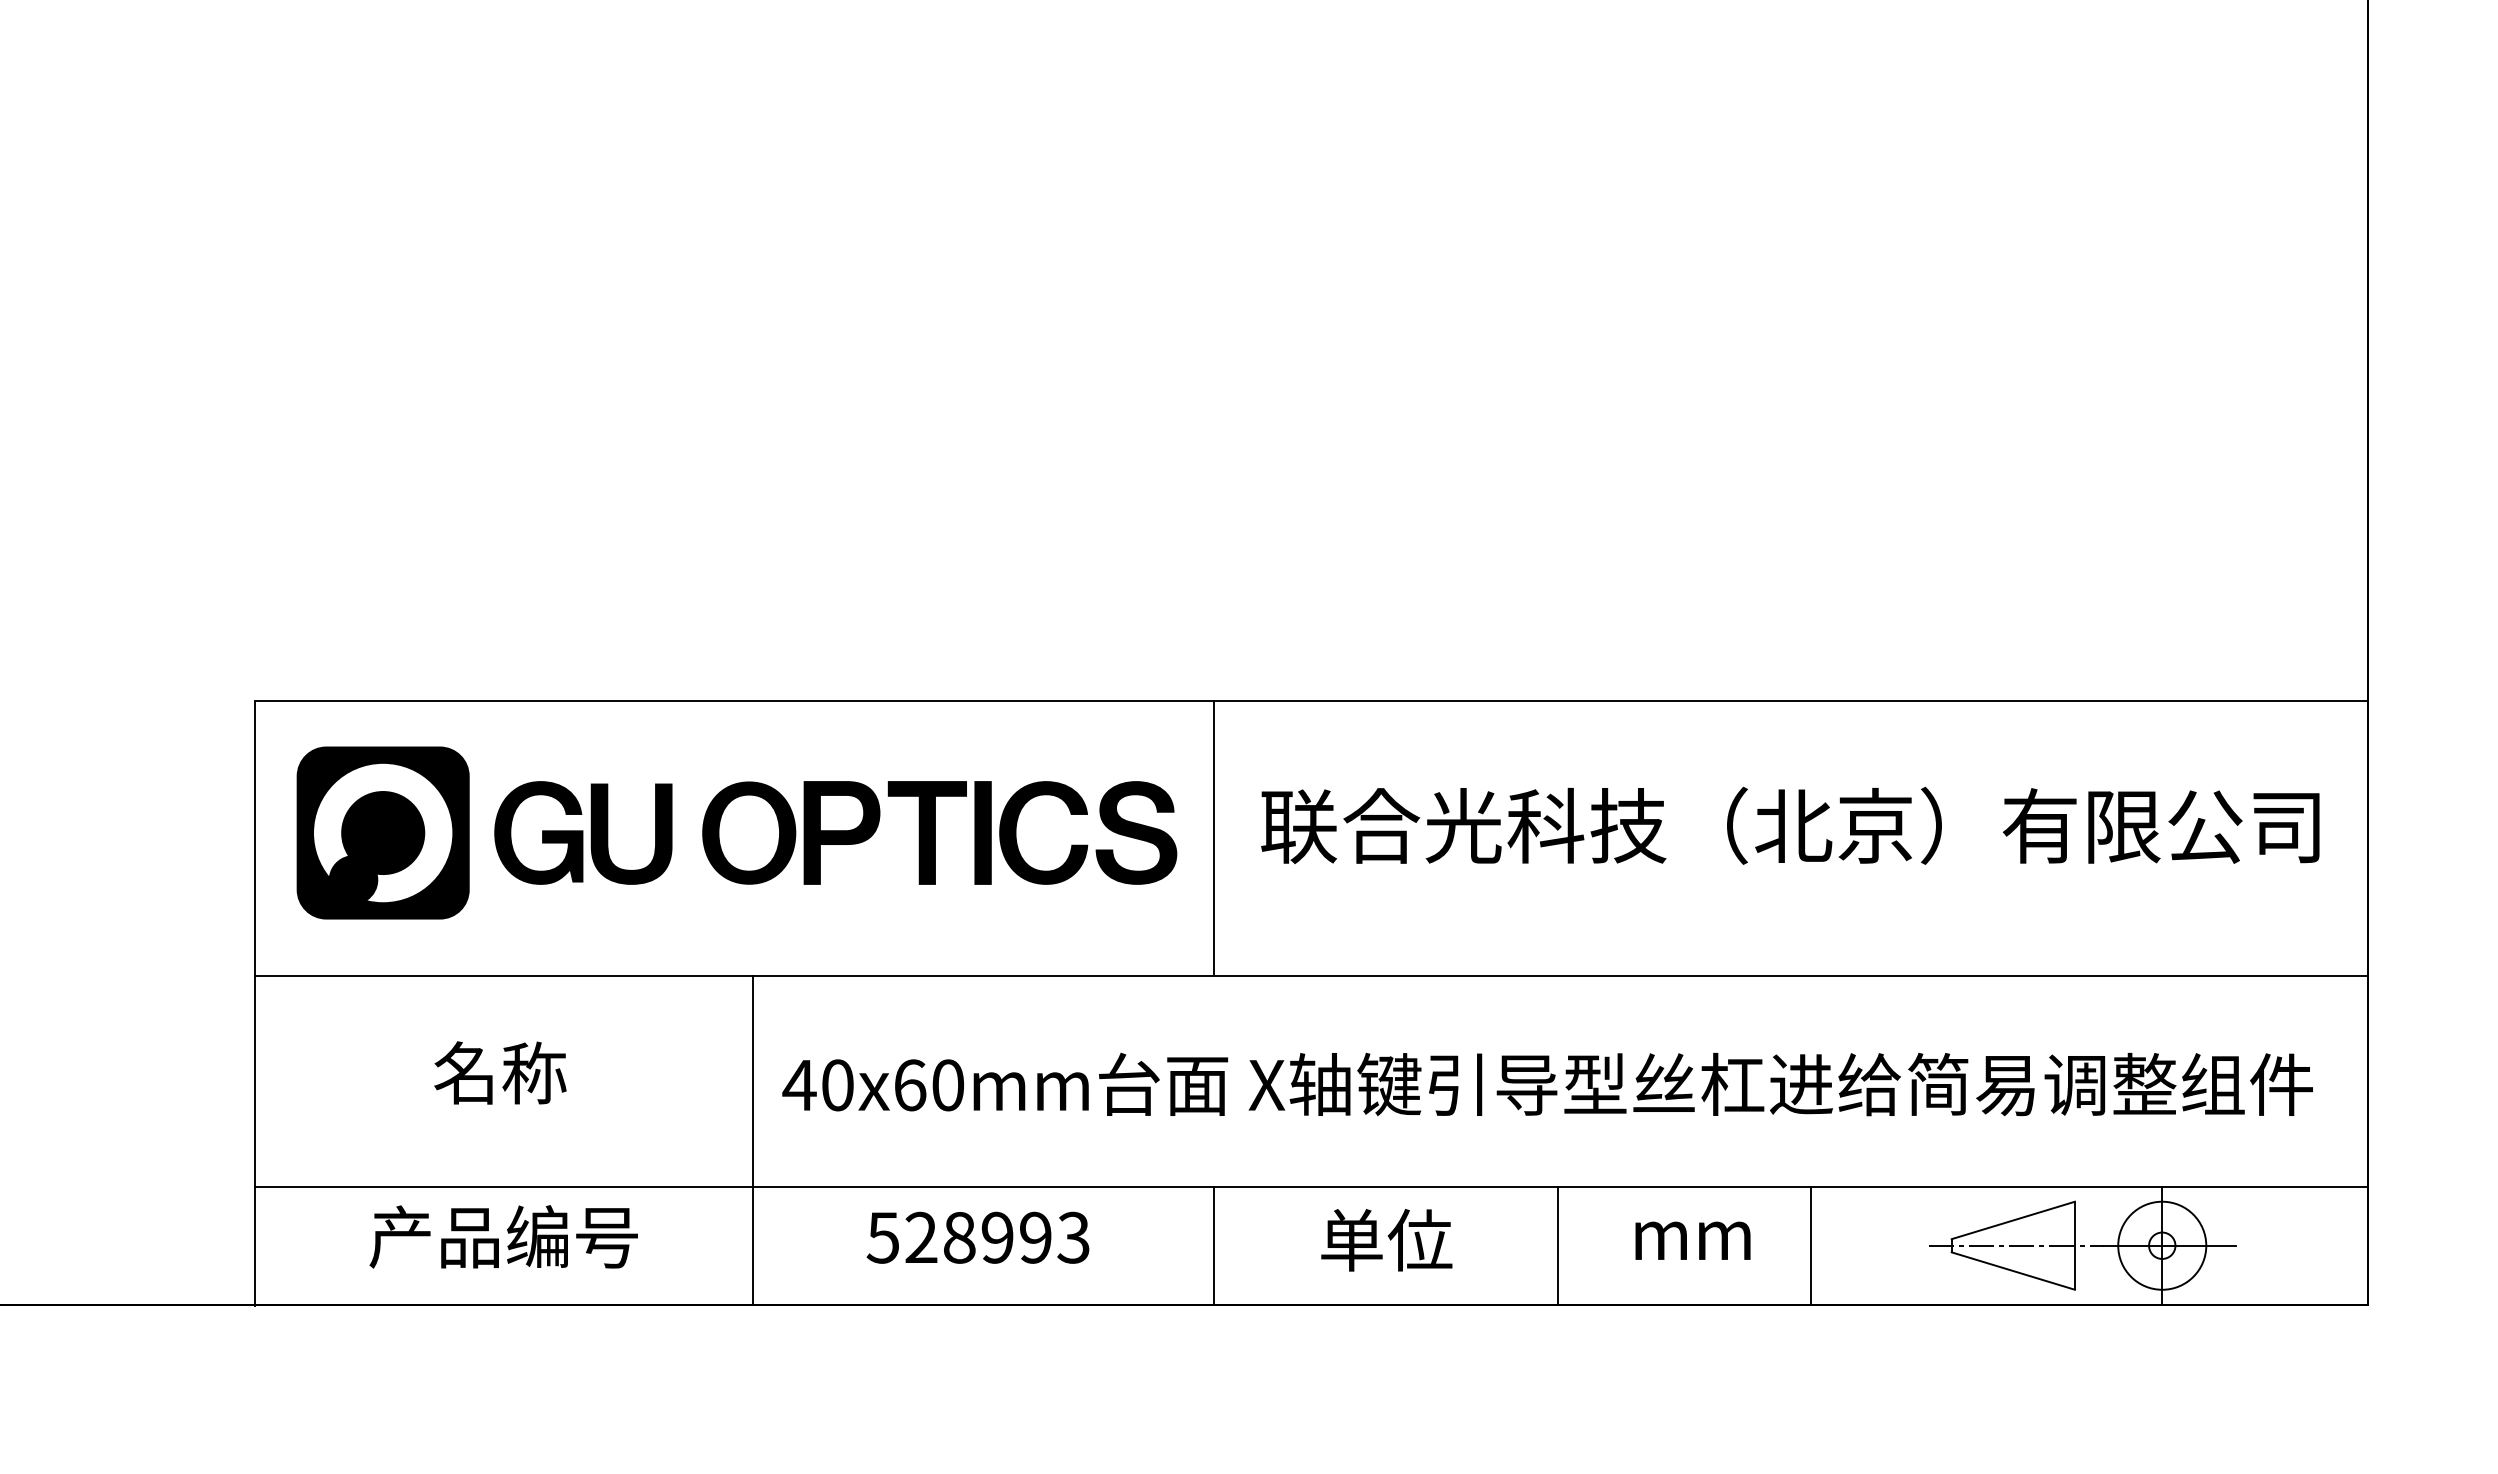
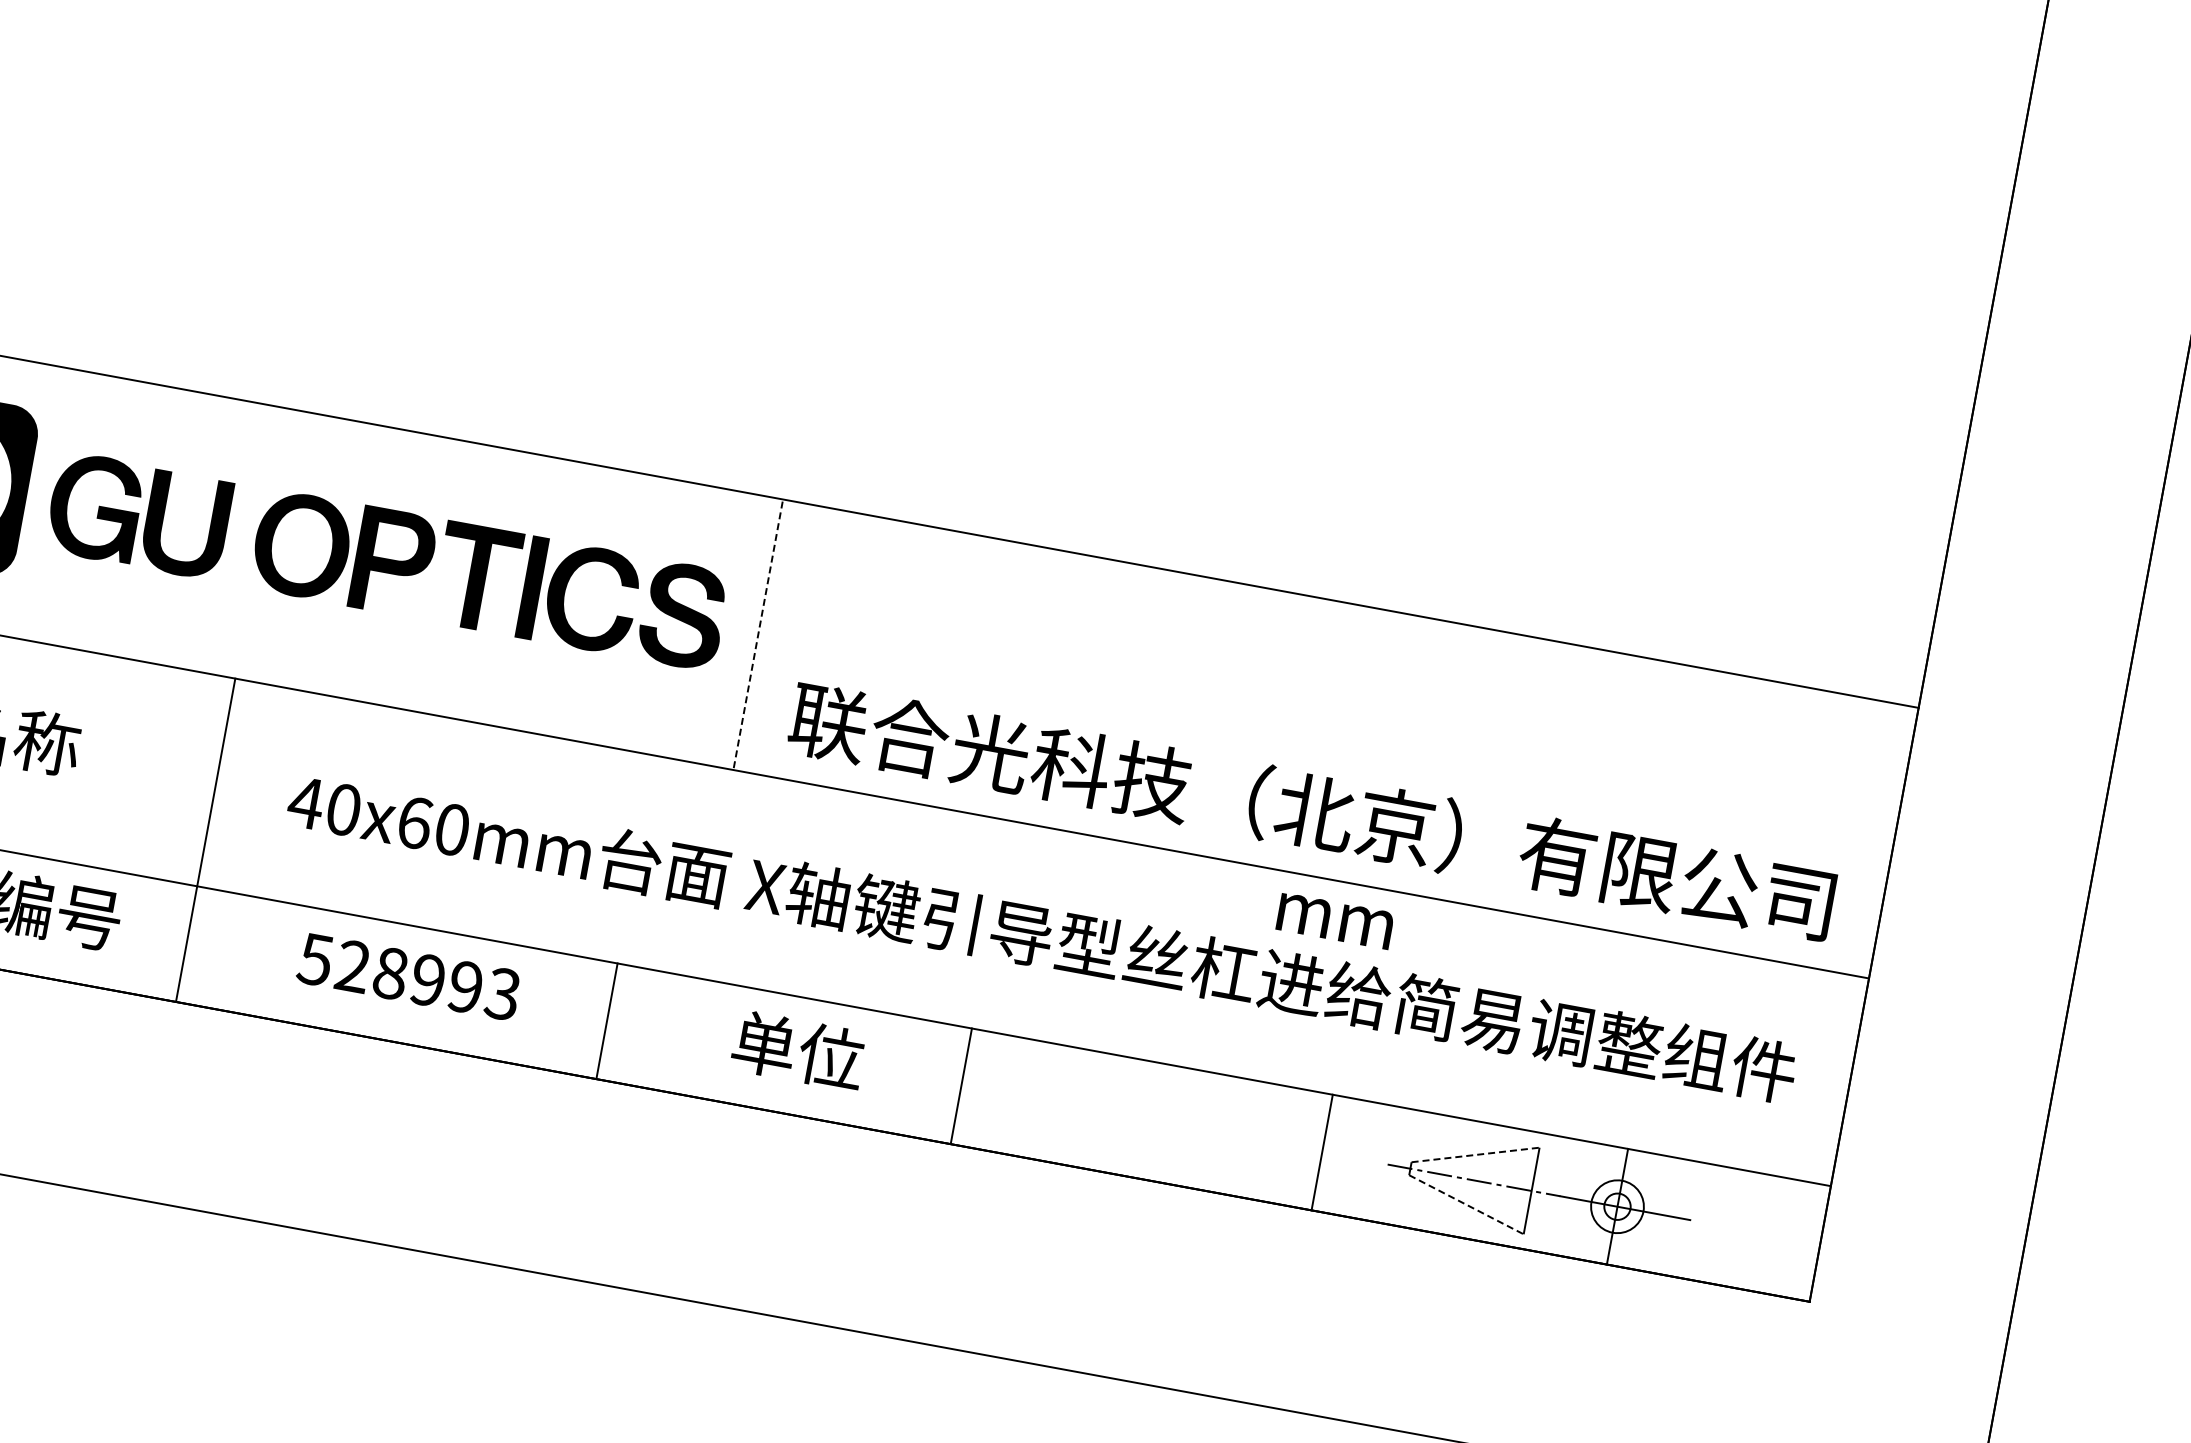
text: (1790, 825) -> (1312, 810), moved
line: (1213, 837) -> (758, 633), solid -> dashed
line: (753, 1139) -> (205, 839), moved
line: (2013, 1220) -> (1475, 1155), solid -> dashed
text: (977, 1237) -> (408, 976), moved
text: (1386, 1240) -> (798, 1051), moved
text: (1692, 1240) -> (1334, 920), moved
line: (1213, 1245) -> (606, 1020), moved
line: (1558, 1245) -> (961, 1086), moved
line: (1811, 1245) -> (1322, 1152), moved
circle: (2162, 1245) -> (1617, 1206), size x0.6
line: (2013, 1271) -> (1466, 1205), solid -> dashed

